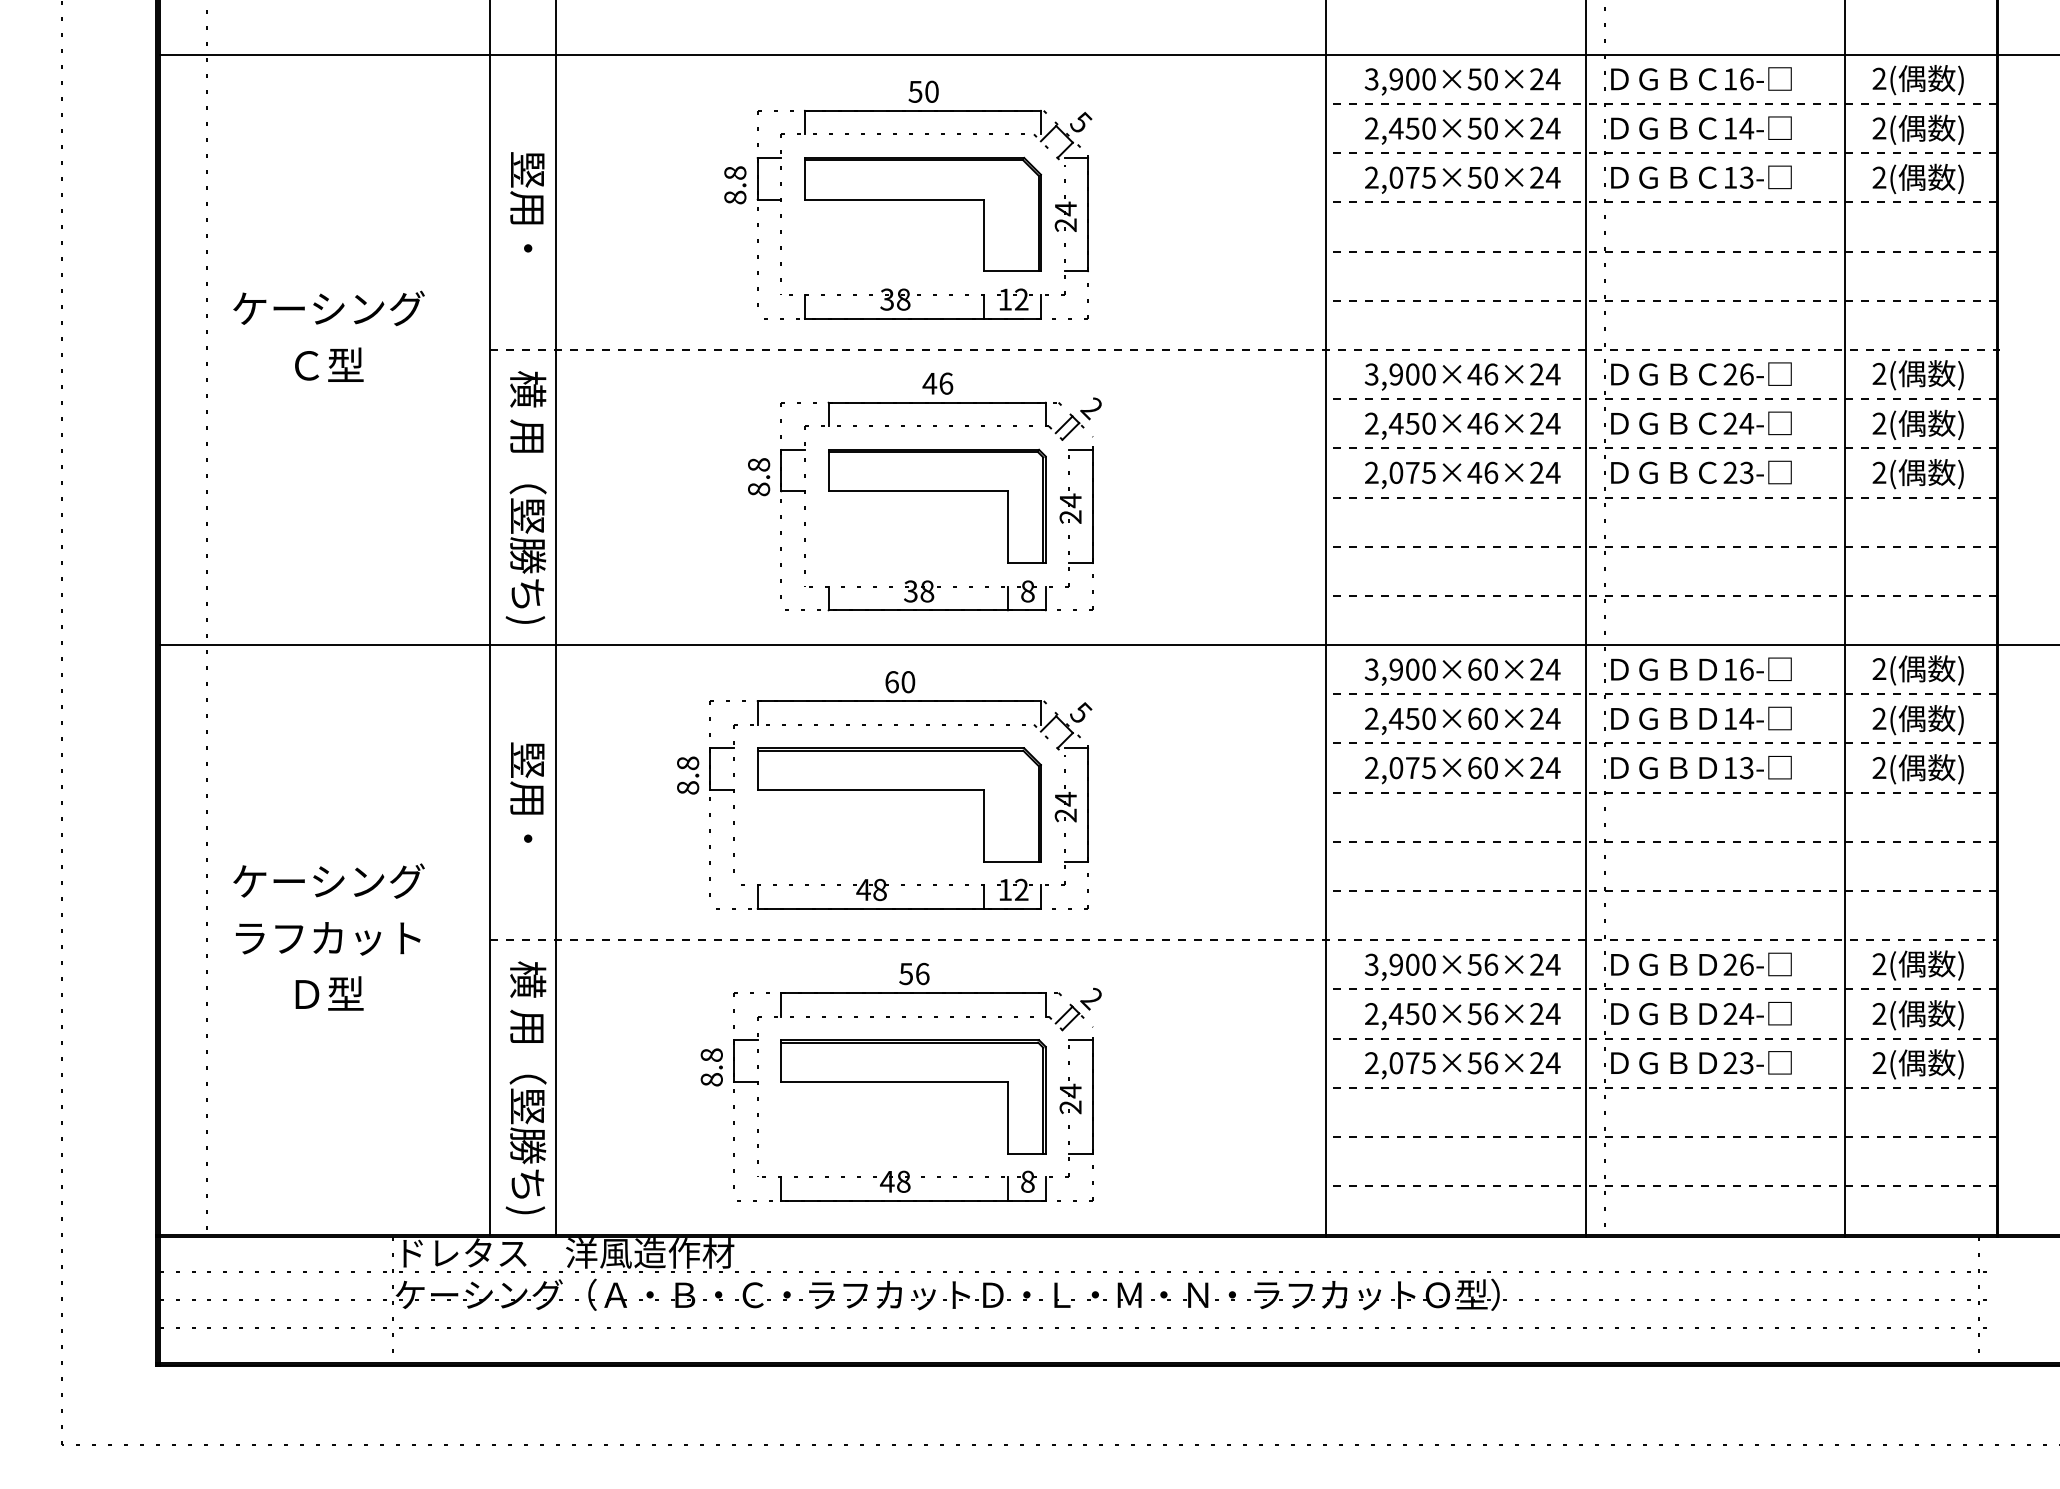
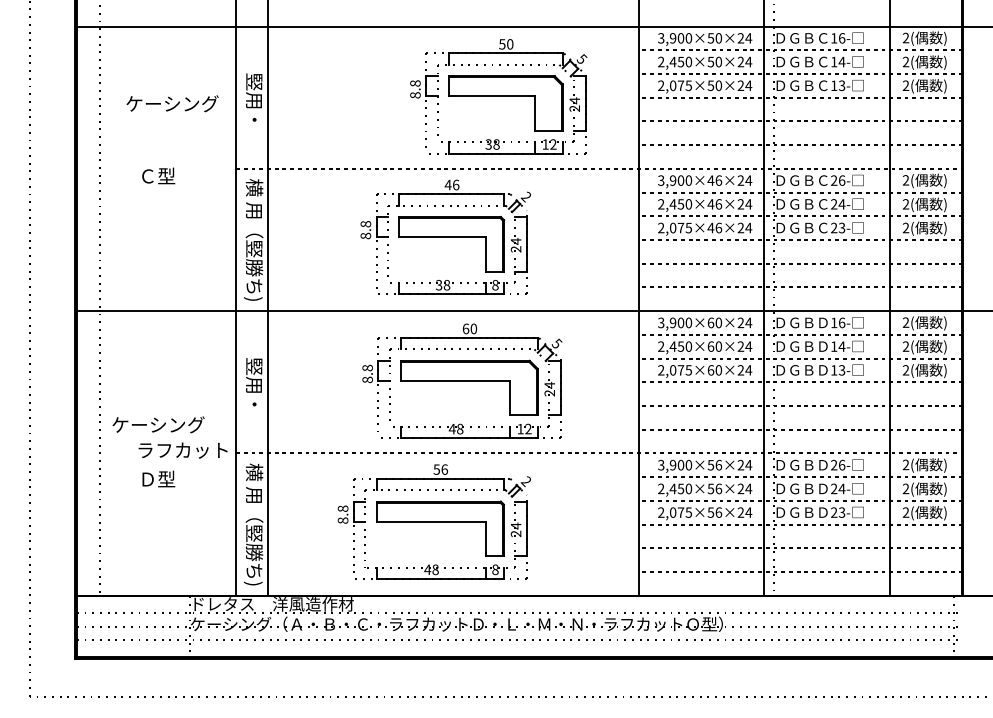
part: (907, 199) -> (498, 96), moved
text: (328, 307) -> (172, 103), moved
part: (884, 789) -> (462, 380), moved
text: (326, 938) -> (182, 450), moved

